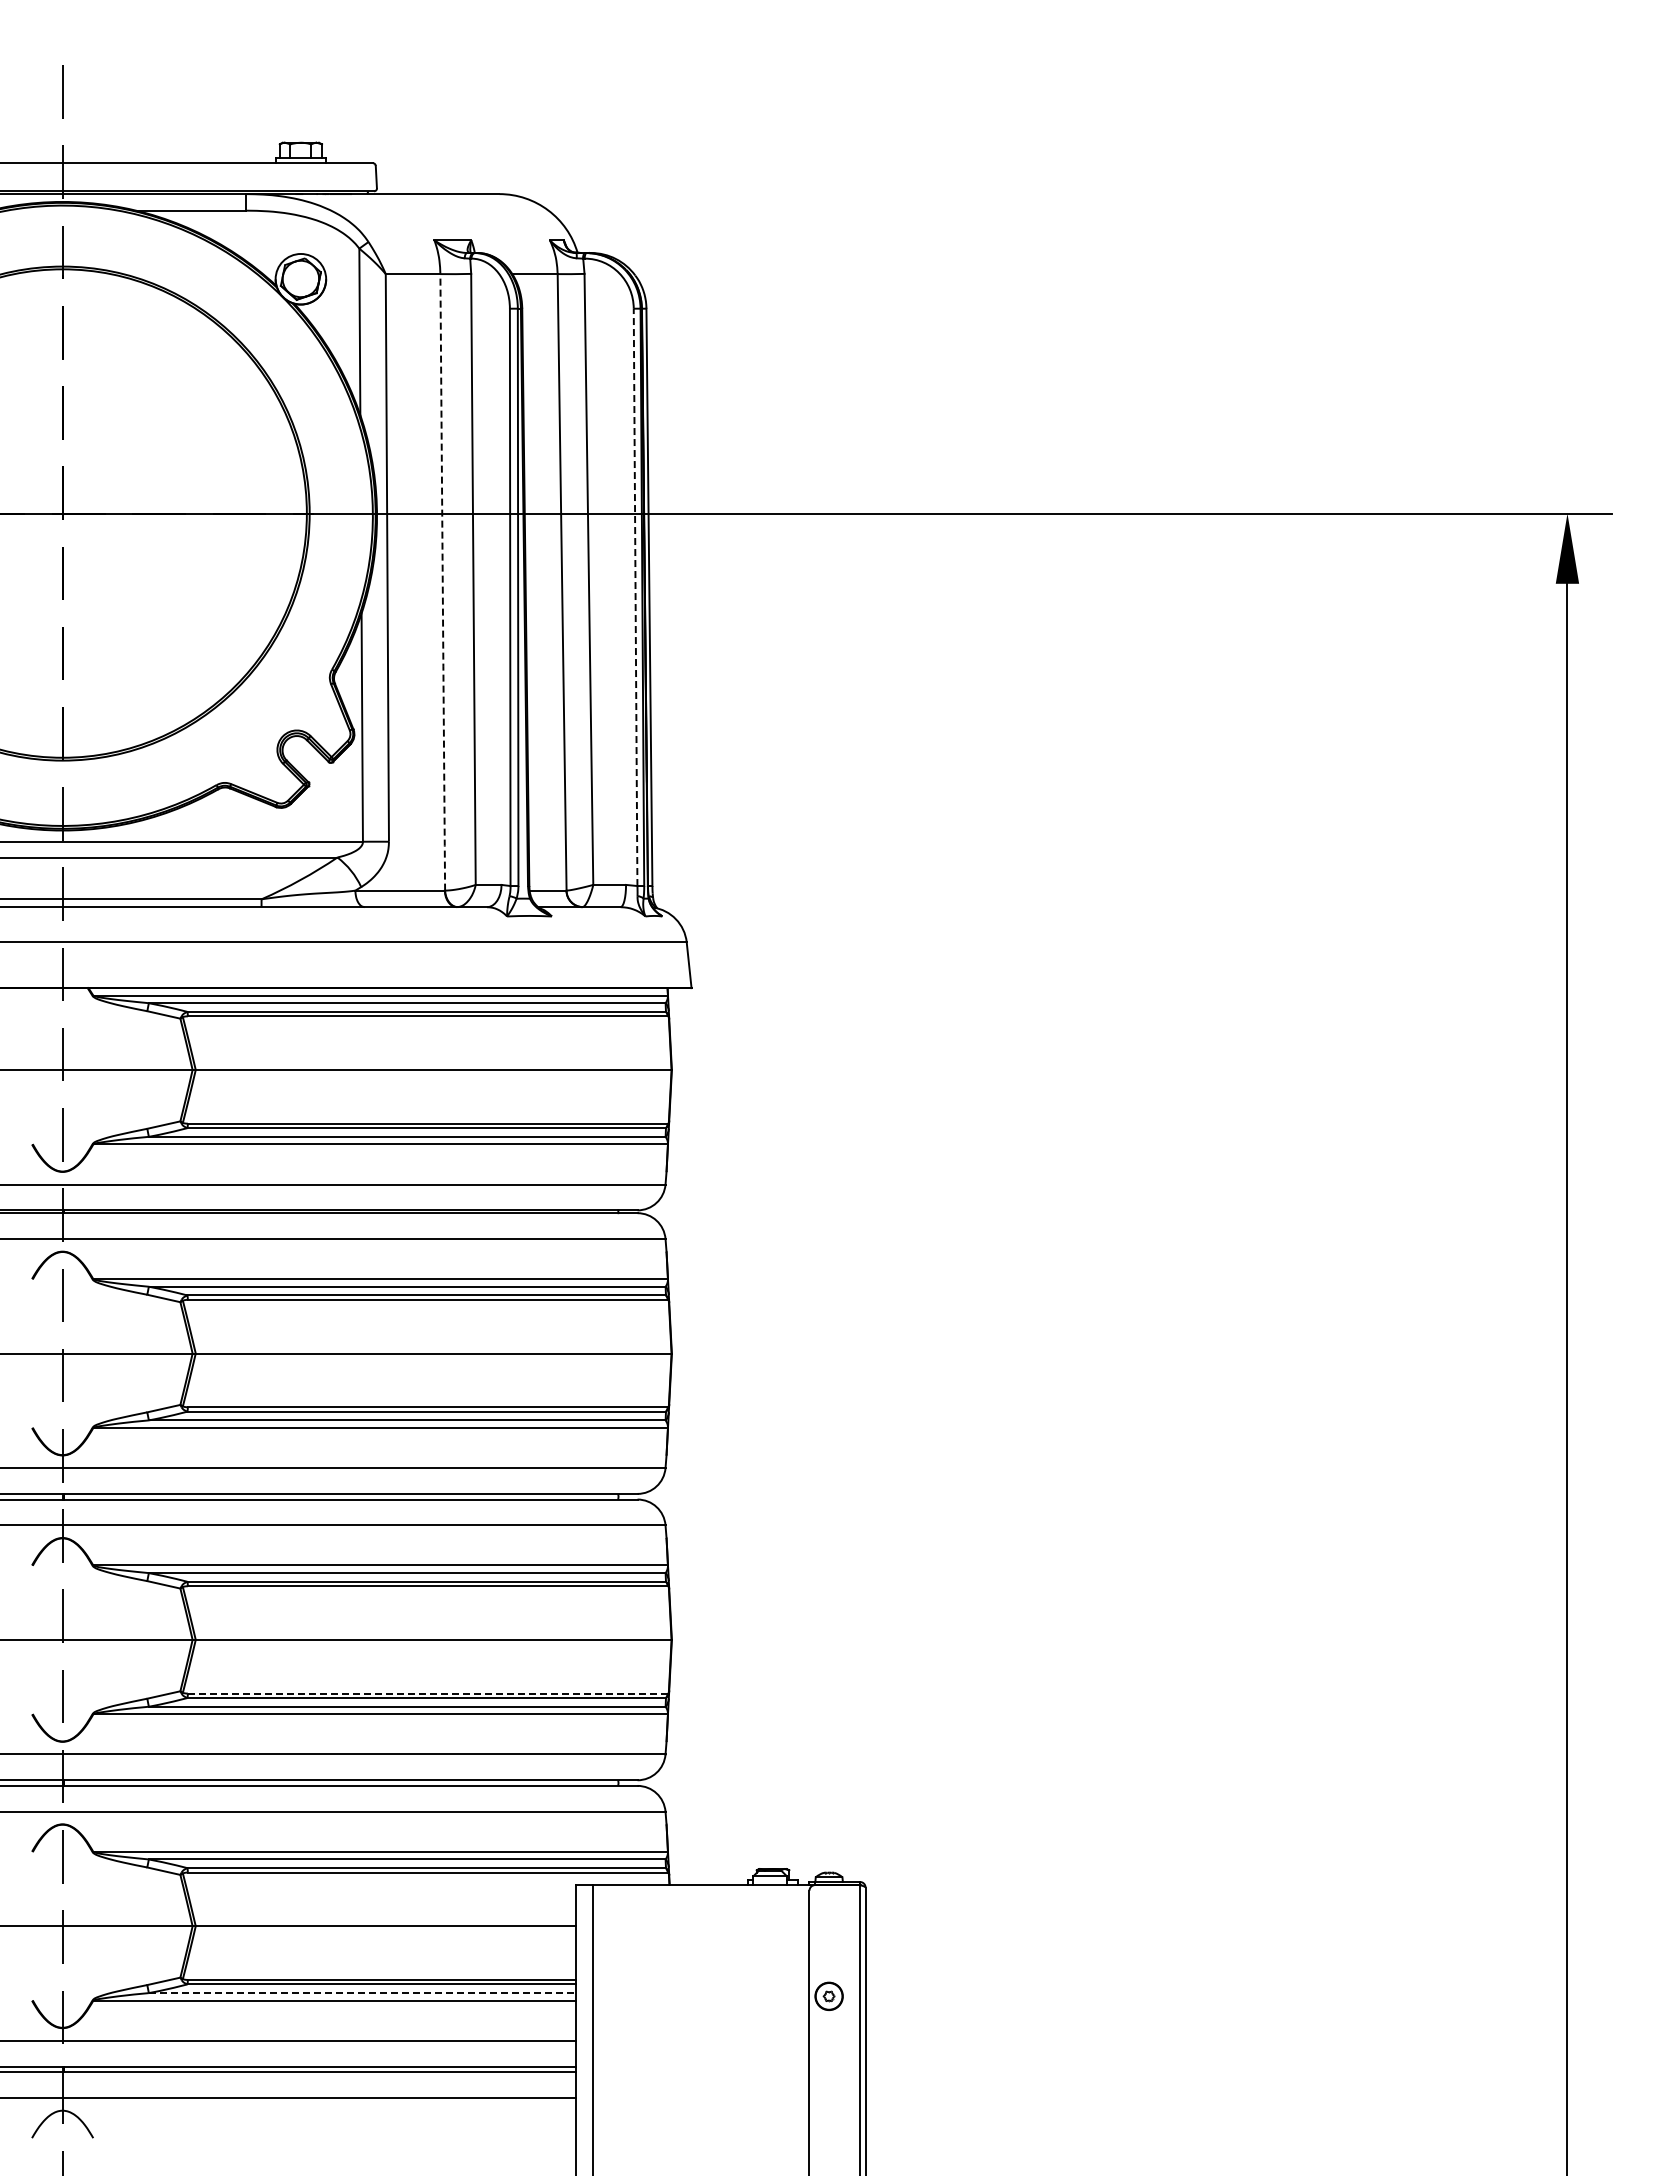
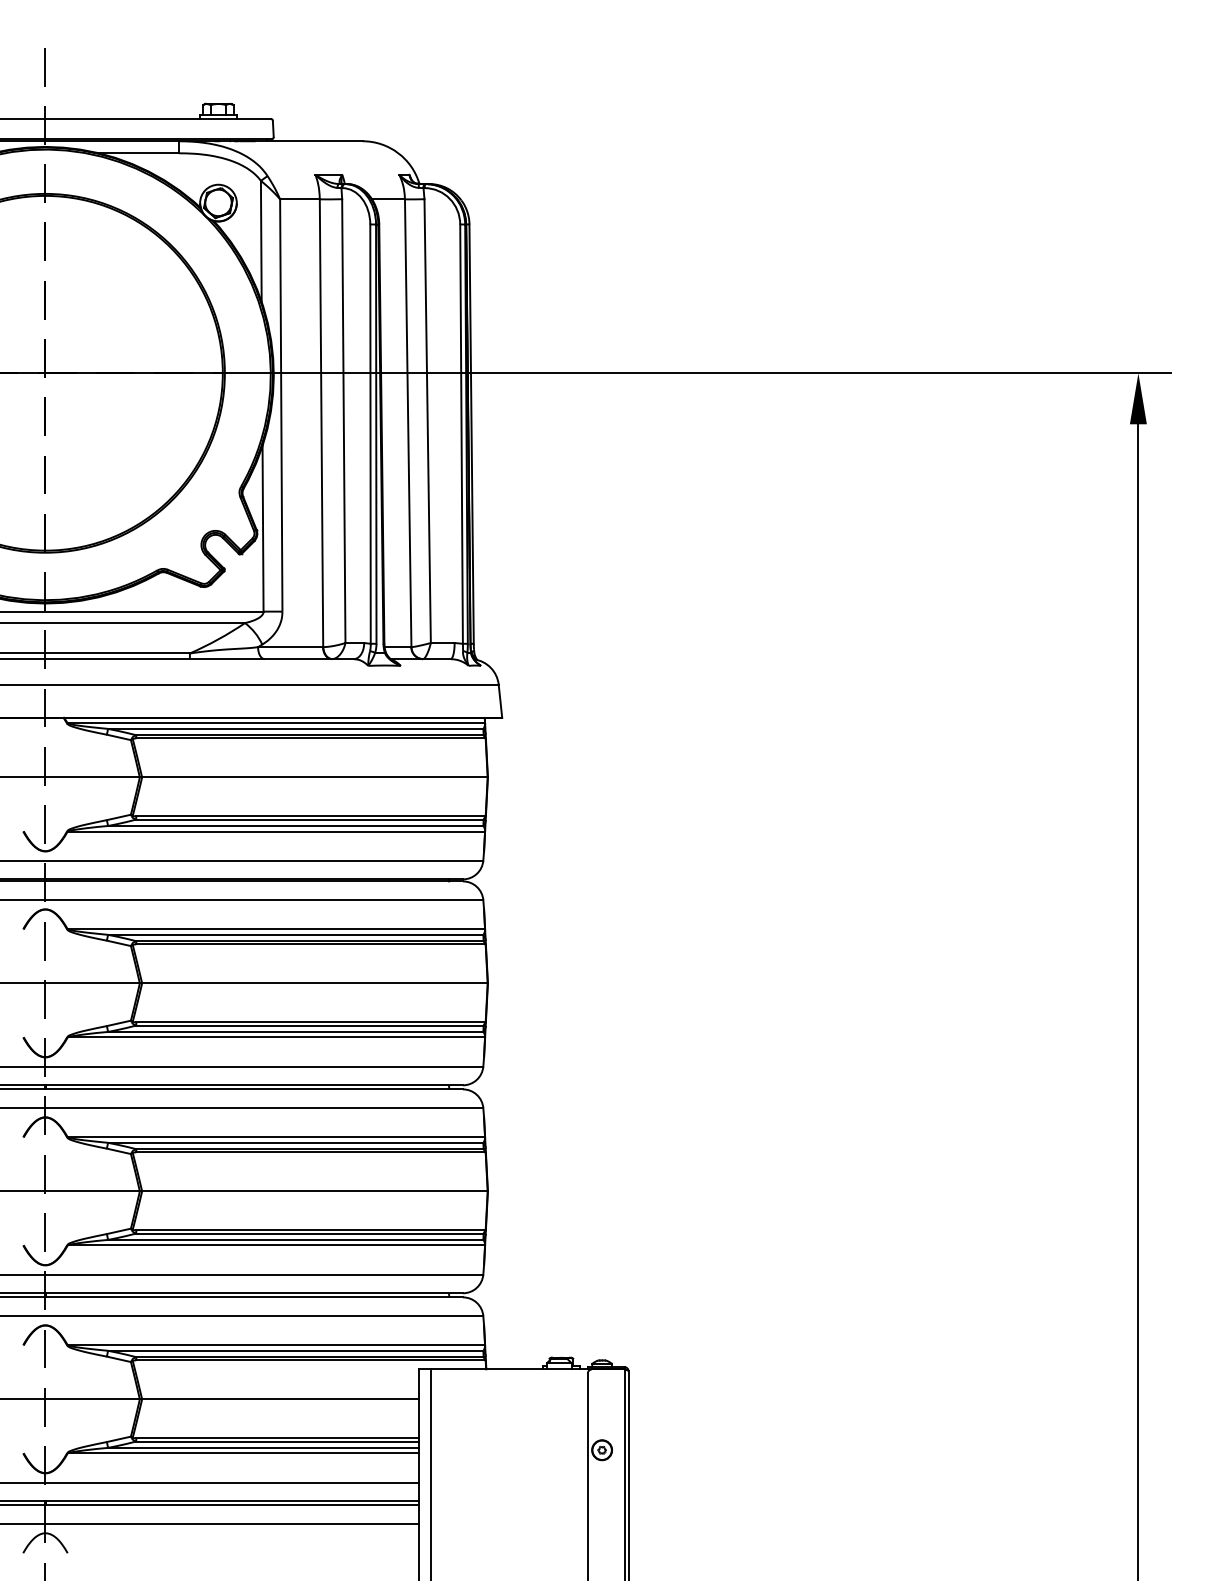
line: (442, 583) -> (321, 424), dashed -> solid
line: (635, 597) -> (461, 434), dashed -> solid
line: (427, 1693) -> (310, 1230), dashed -> solid
line: (362, 1993) -> (263, 1448), dashed -> solid

